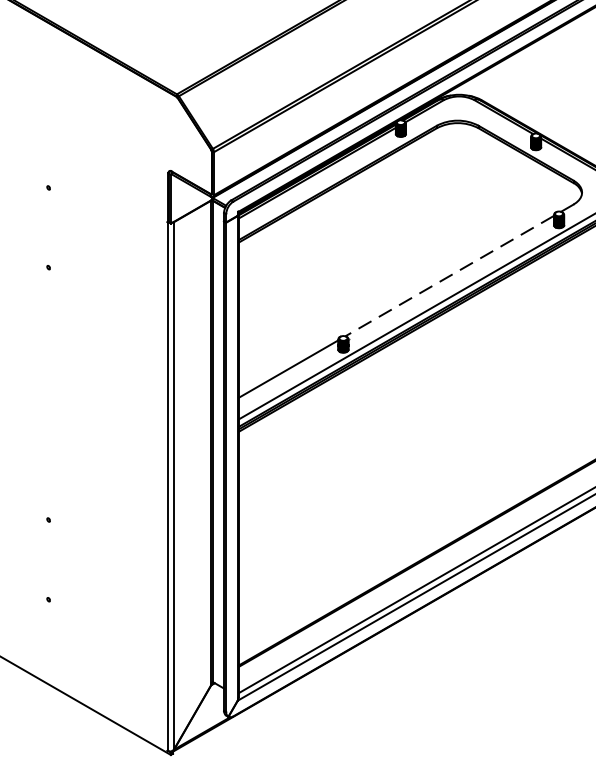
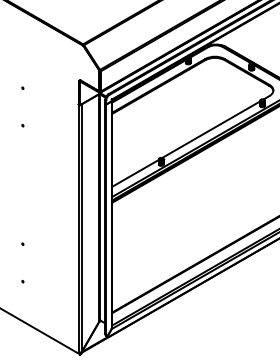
line: (450, 275) -> (211, 129), dashed -> solid

